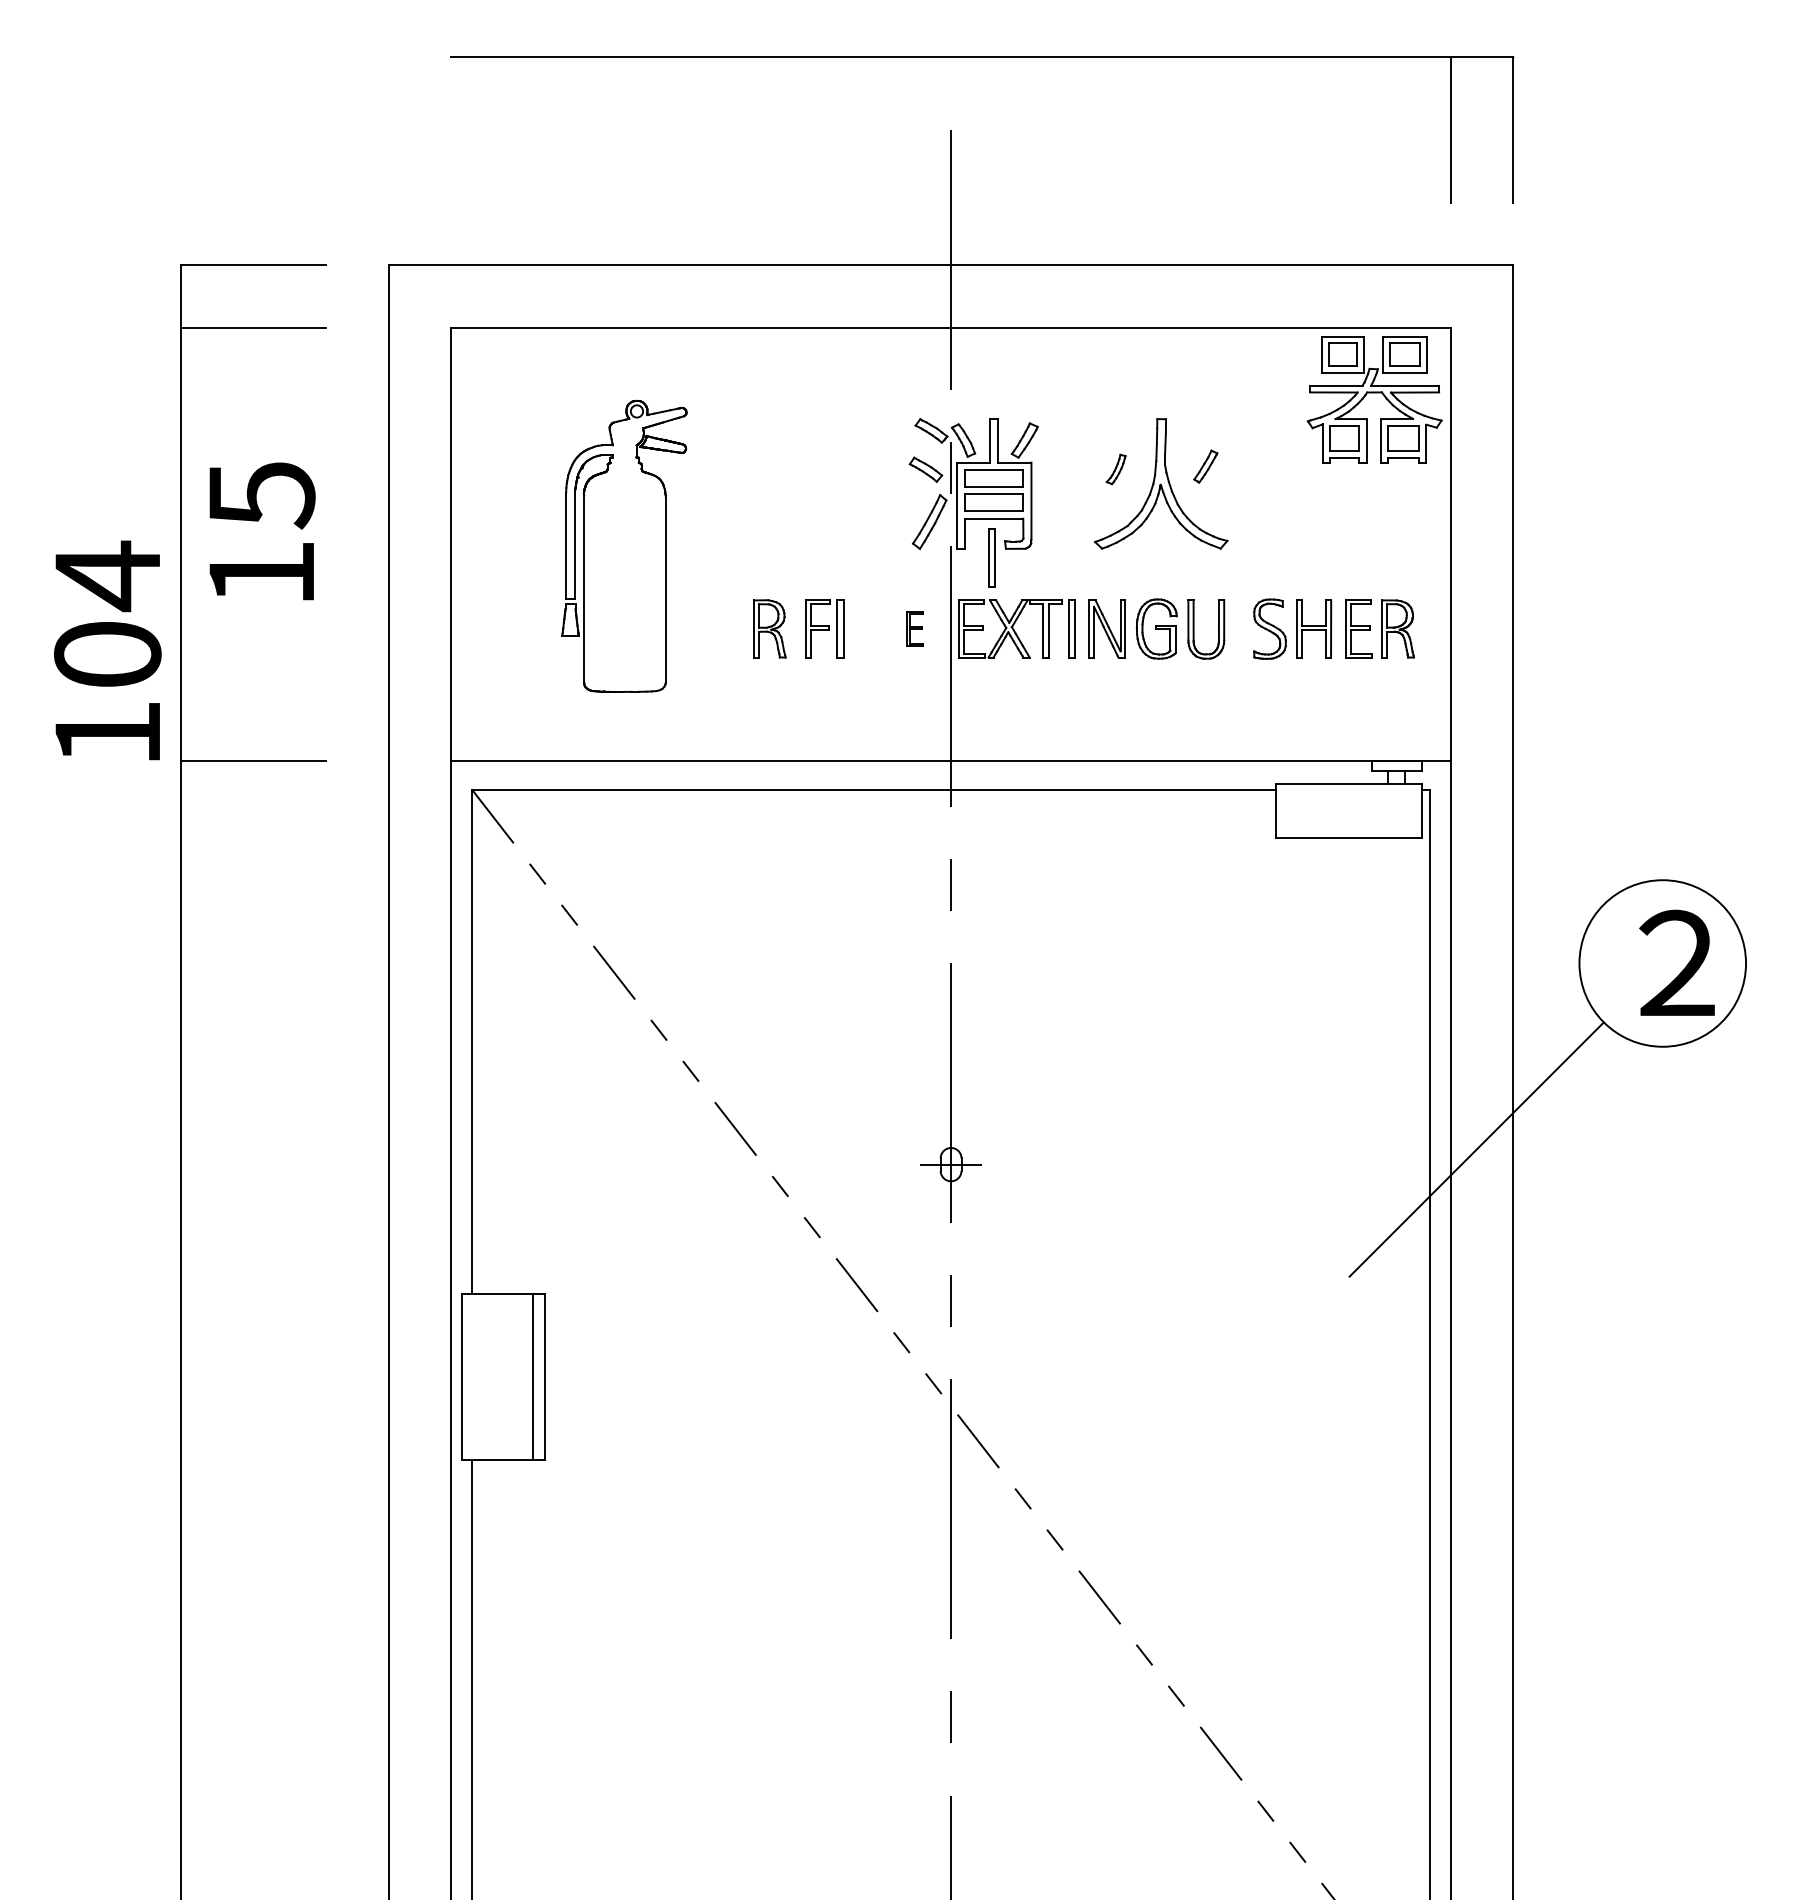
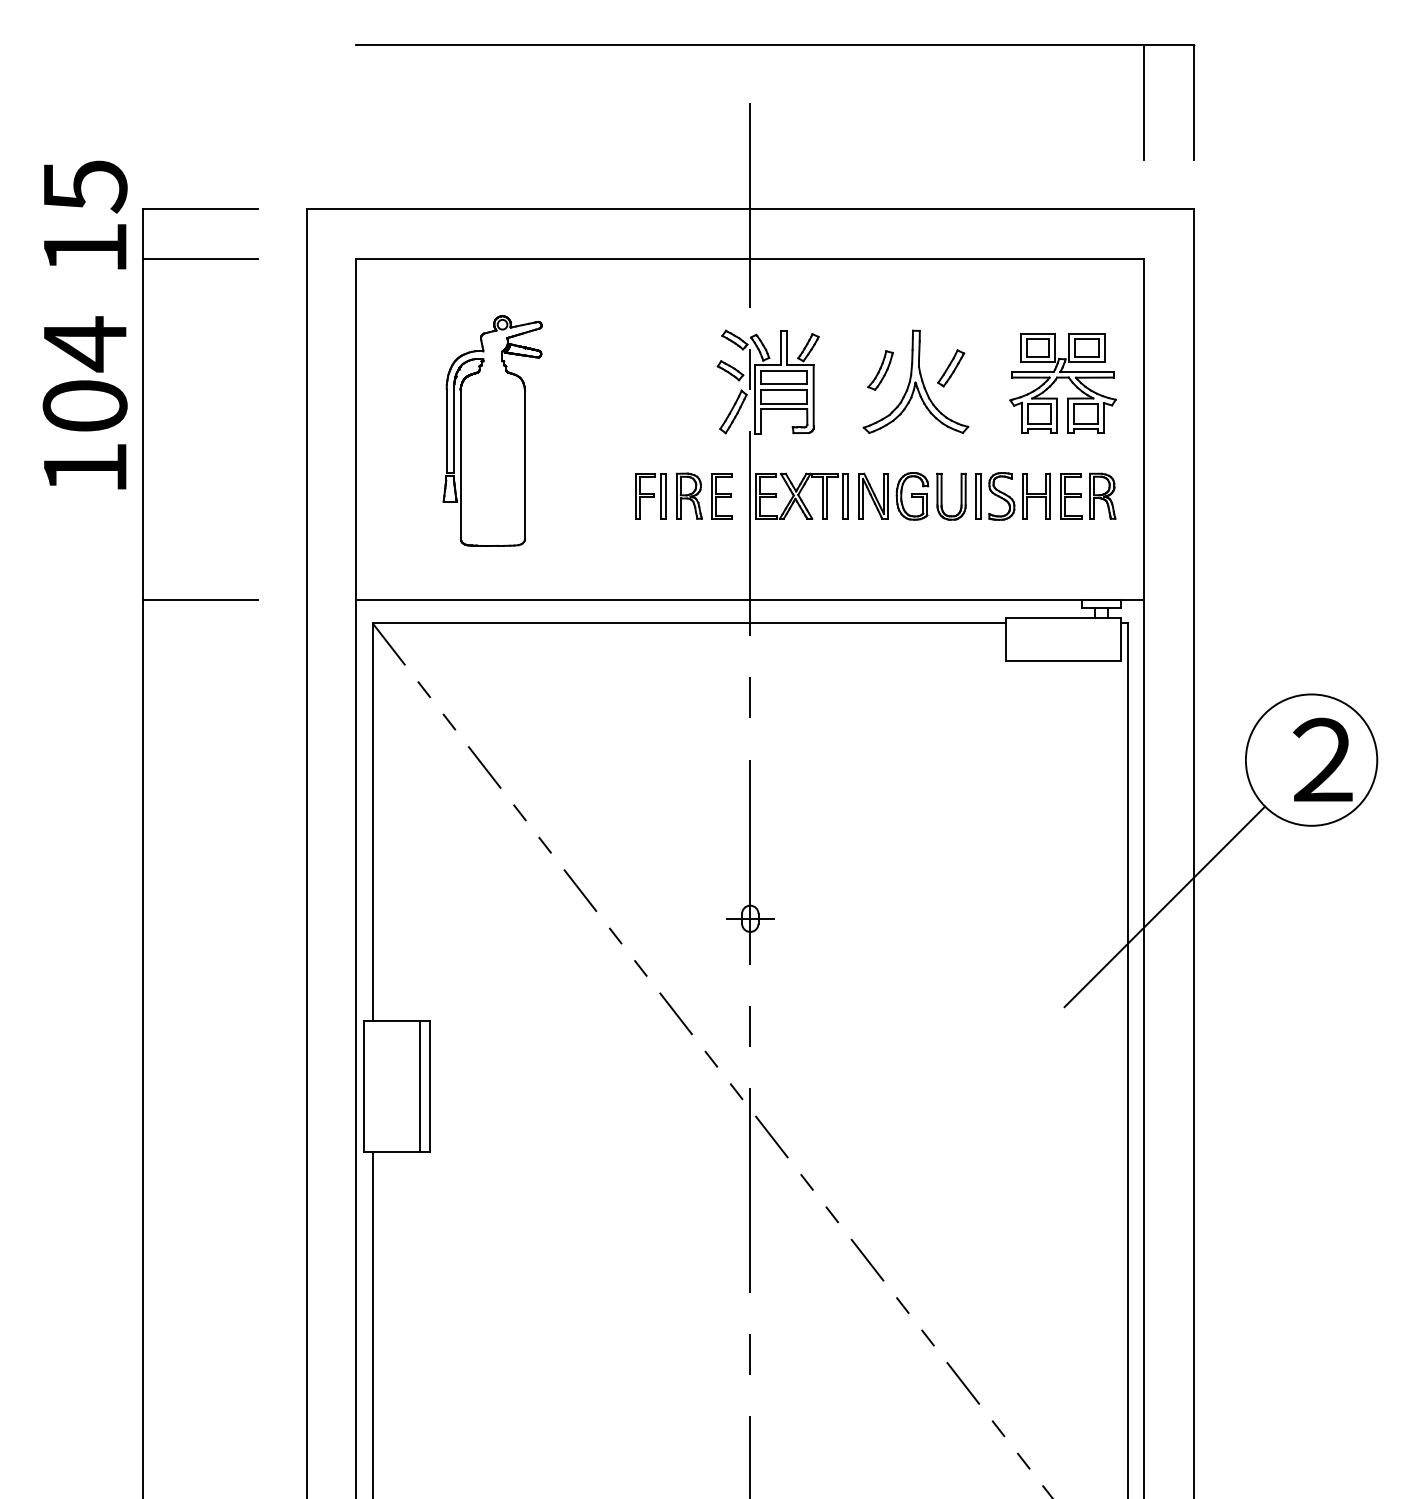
part: (1374, 399) -> (1062, 383), moved
part: (1205, 466) -> (950, 368), size x1.43
part: (1115, 469) -> (879, 370), size x1.67
text: (262, 531) -> (85, 215), moved
part: (991, 557) -> (978, 495), moved
part: (769, 628) -> (689, 495), moved
part: (914, 628) -> (721, 495), size x1.67
text: (107, 650) -> (84, 402), moved

